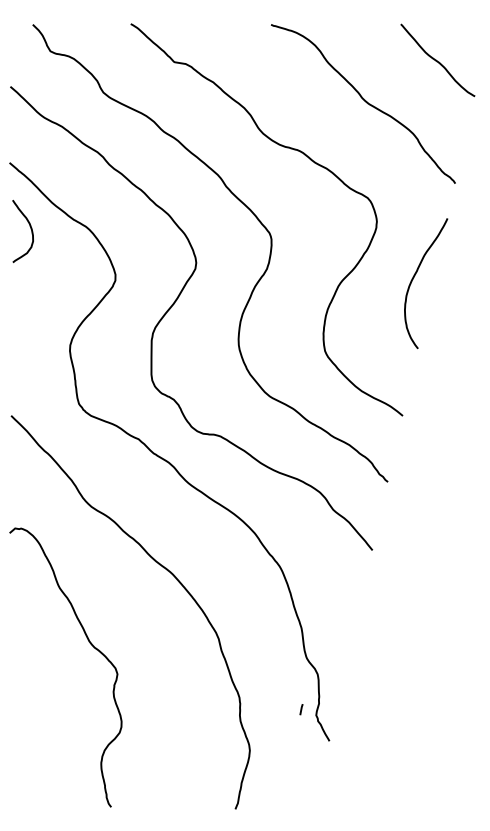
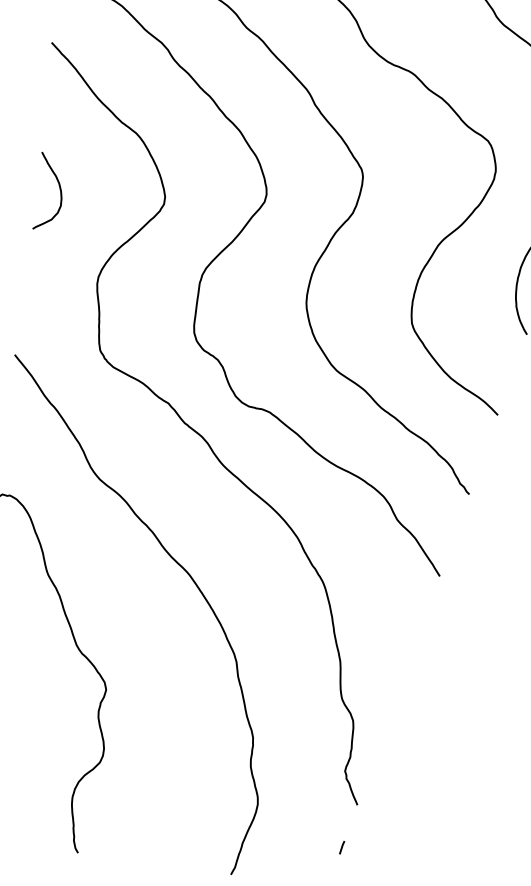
curve: (30, 229) -> (59, 190), moved
line: (301, 709) -> (342, 847), moved

